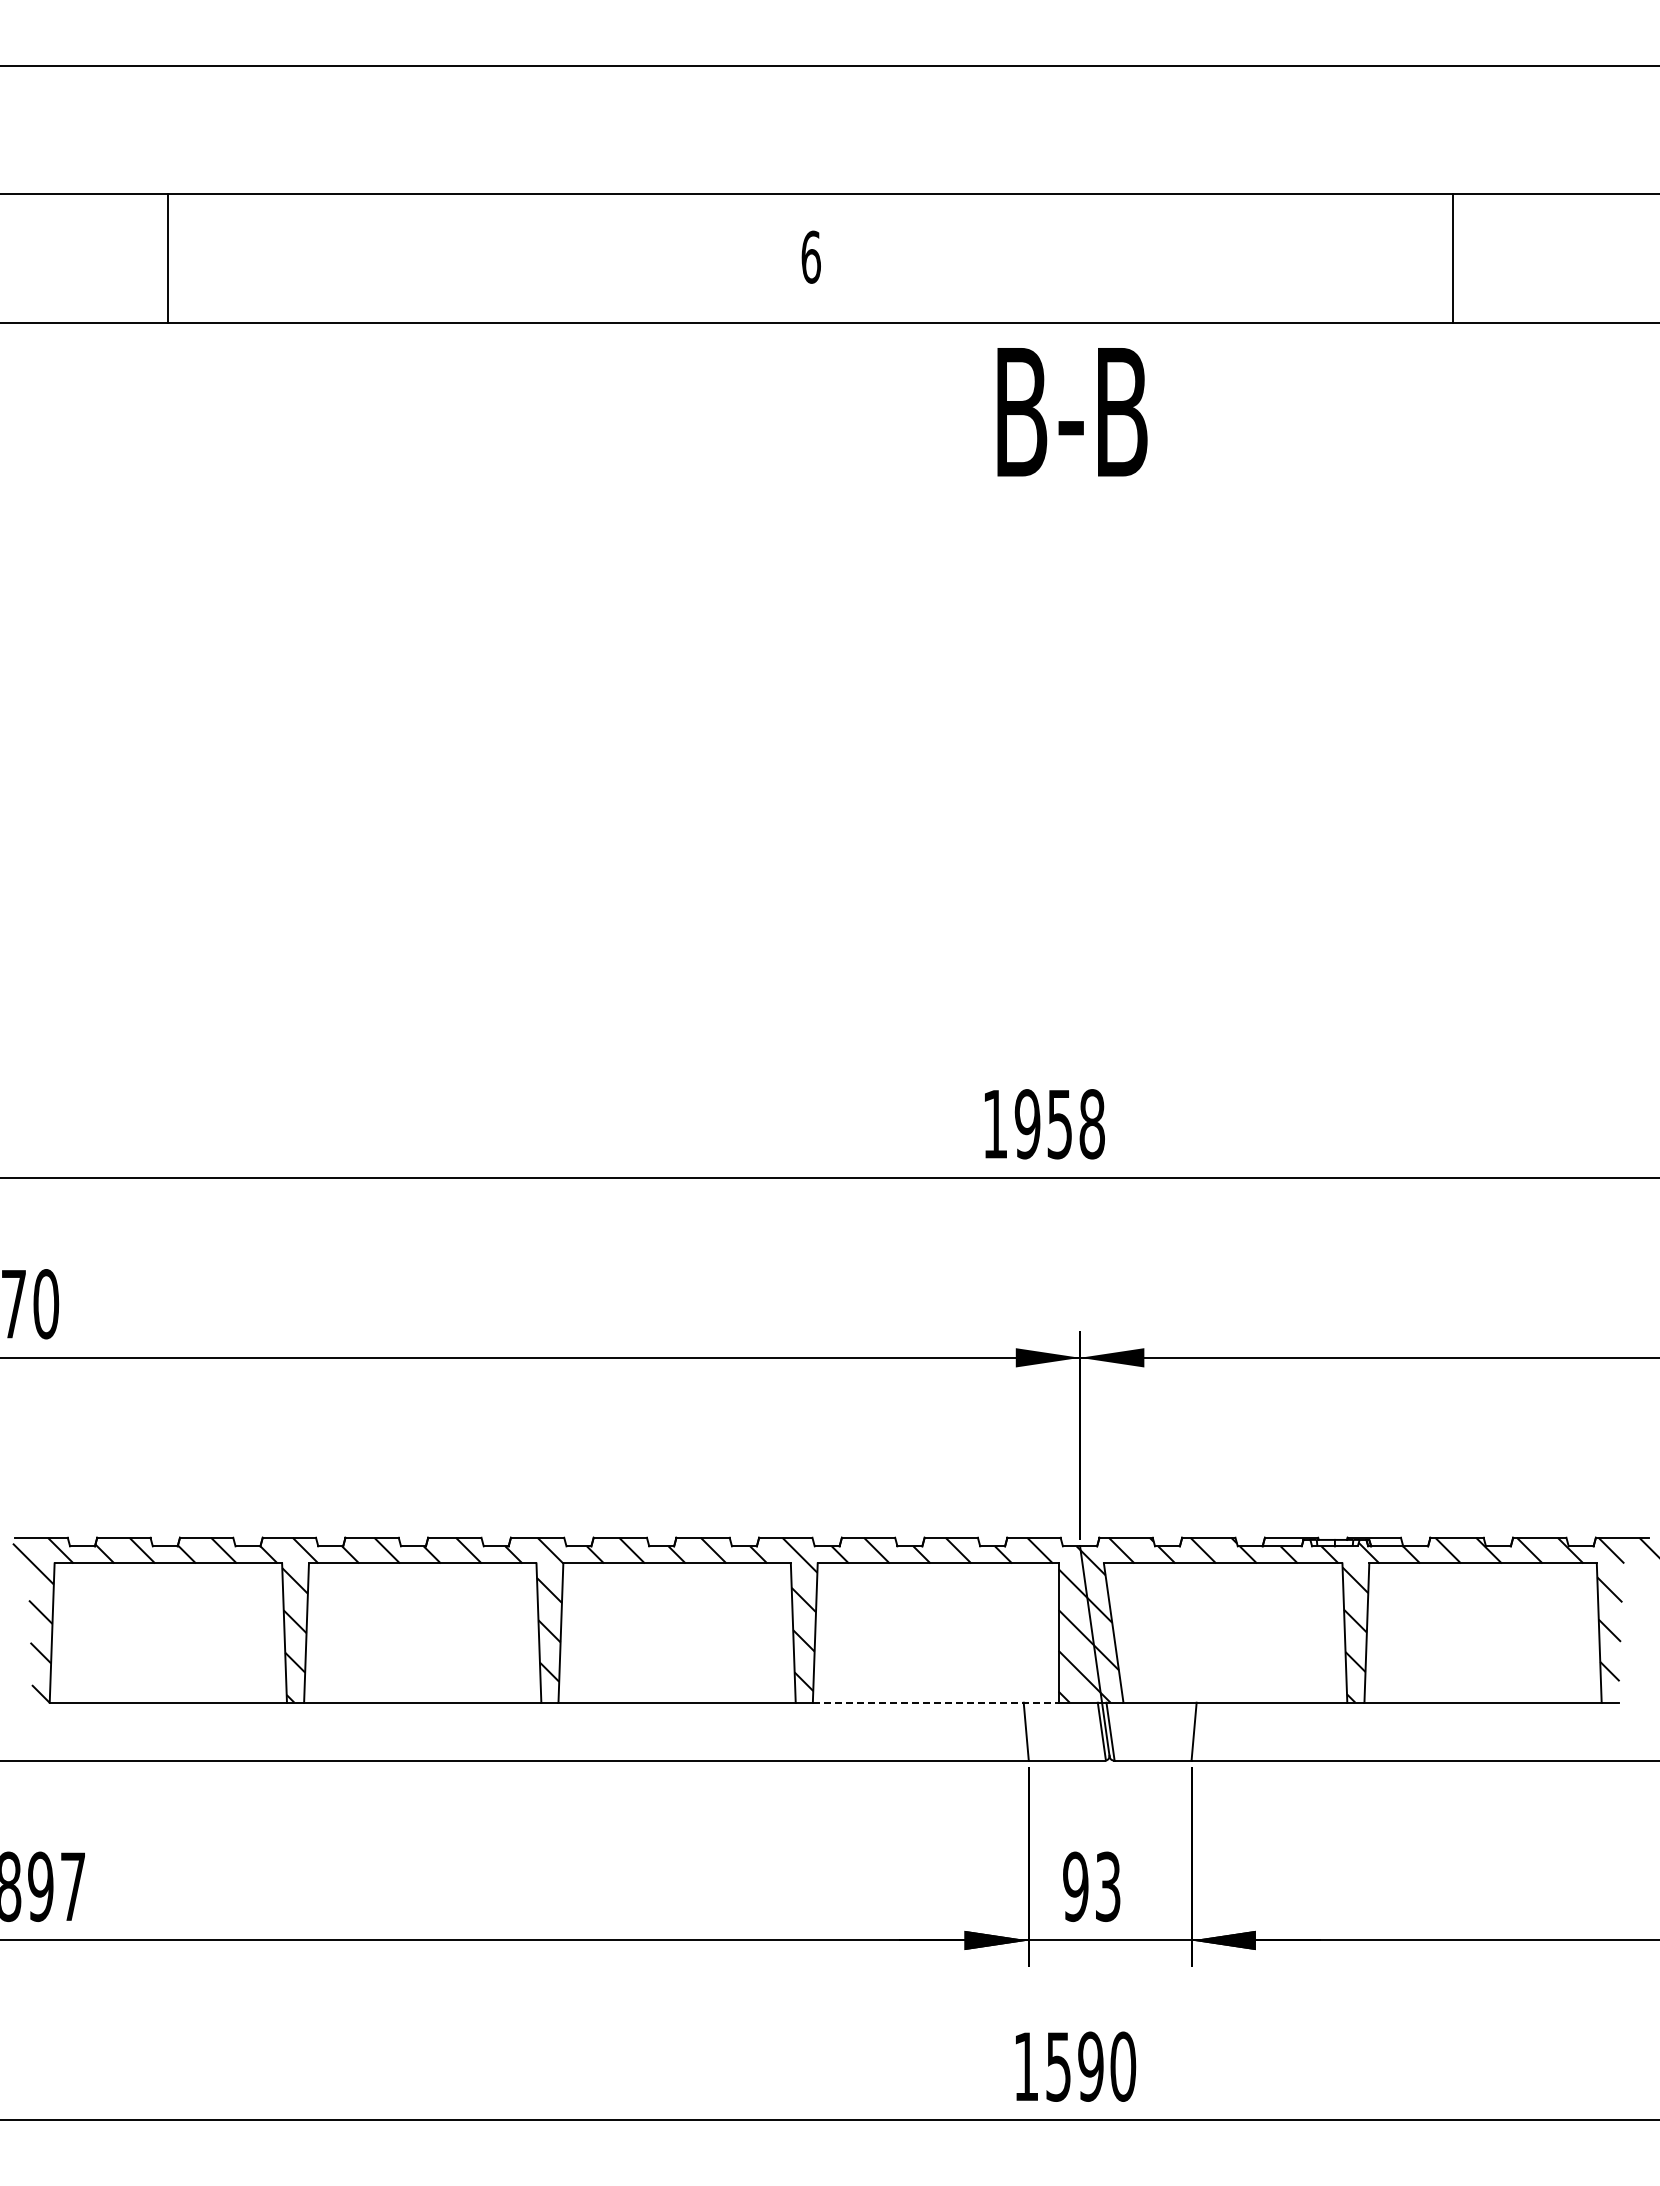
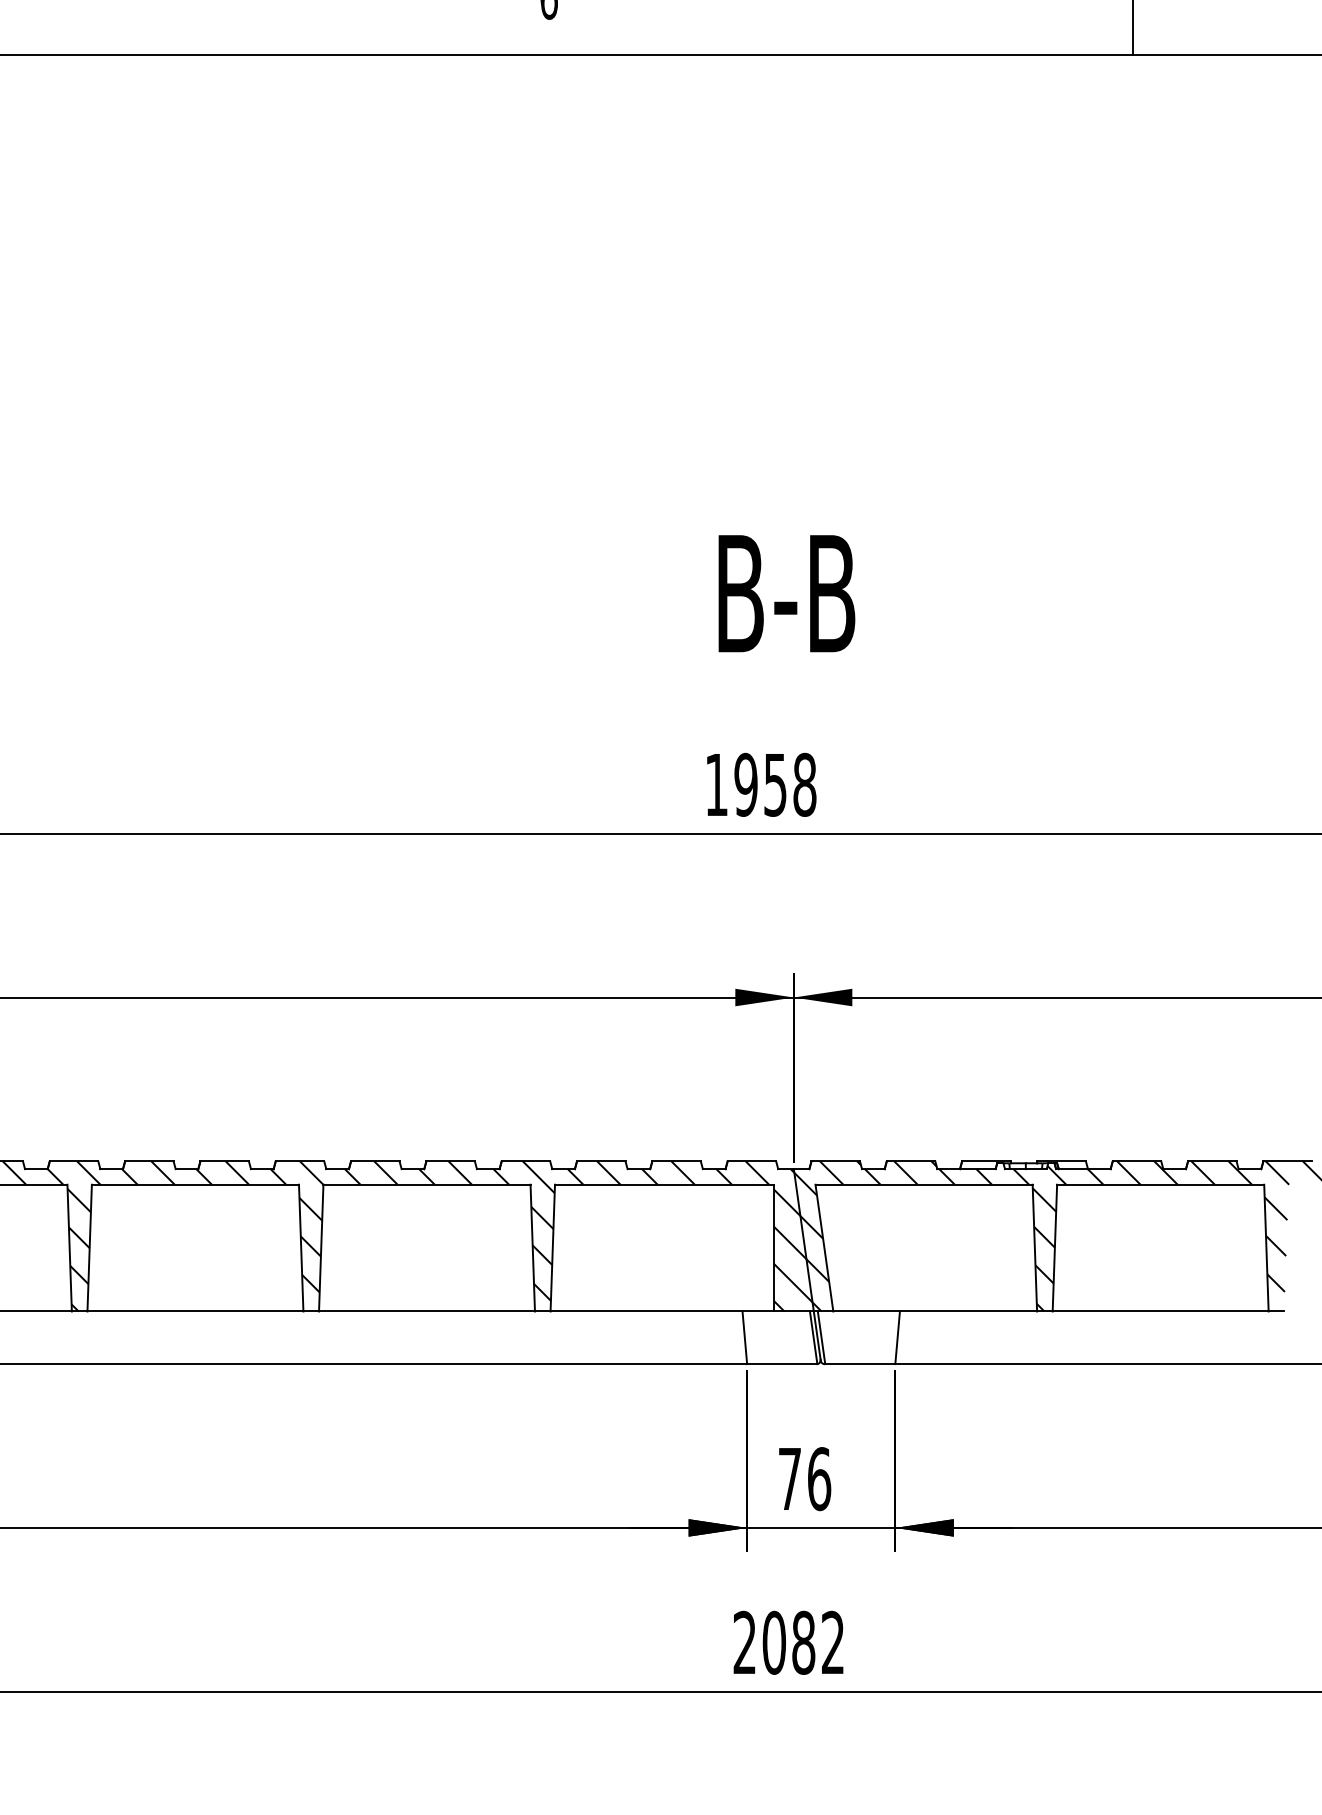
text: (1072, 412) -> (786, 593), moved
line: (935, 1702) -> (662, 1311), dashed -> solid
text: (1092, 1886) -> (805, 1478), 93 -> 76
text: (1075, 2066) -> (789, 1642), 1590 -> 2082

